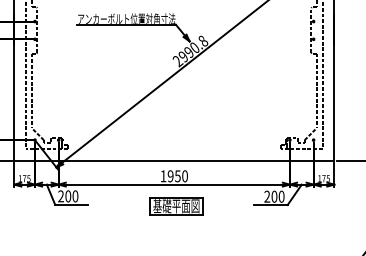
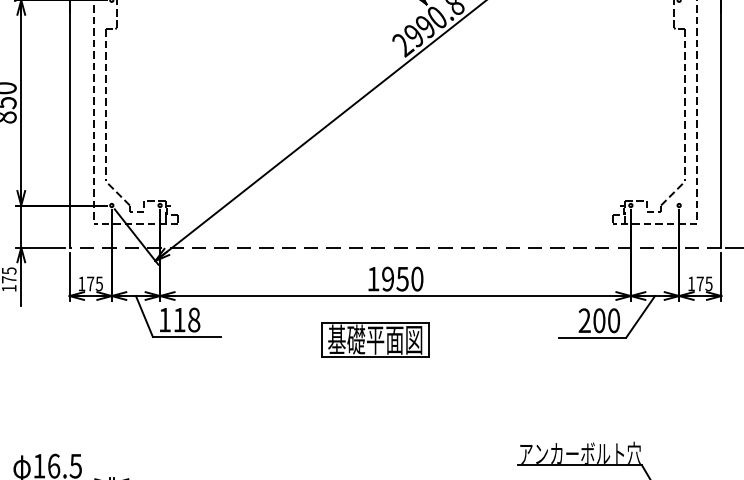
line: (173, 160) -> (393, 246), solid -> dashed
text: (68, 196) -> (180, 320), 200 -> 118
part: (176, 206) -> (375, 340), moved

